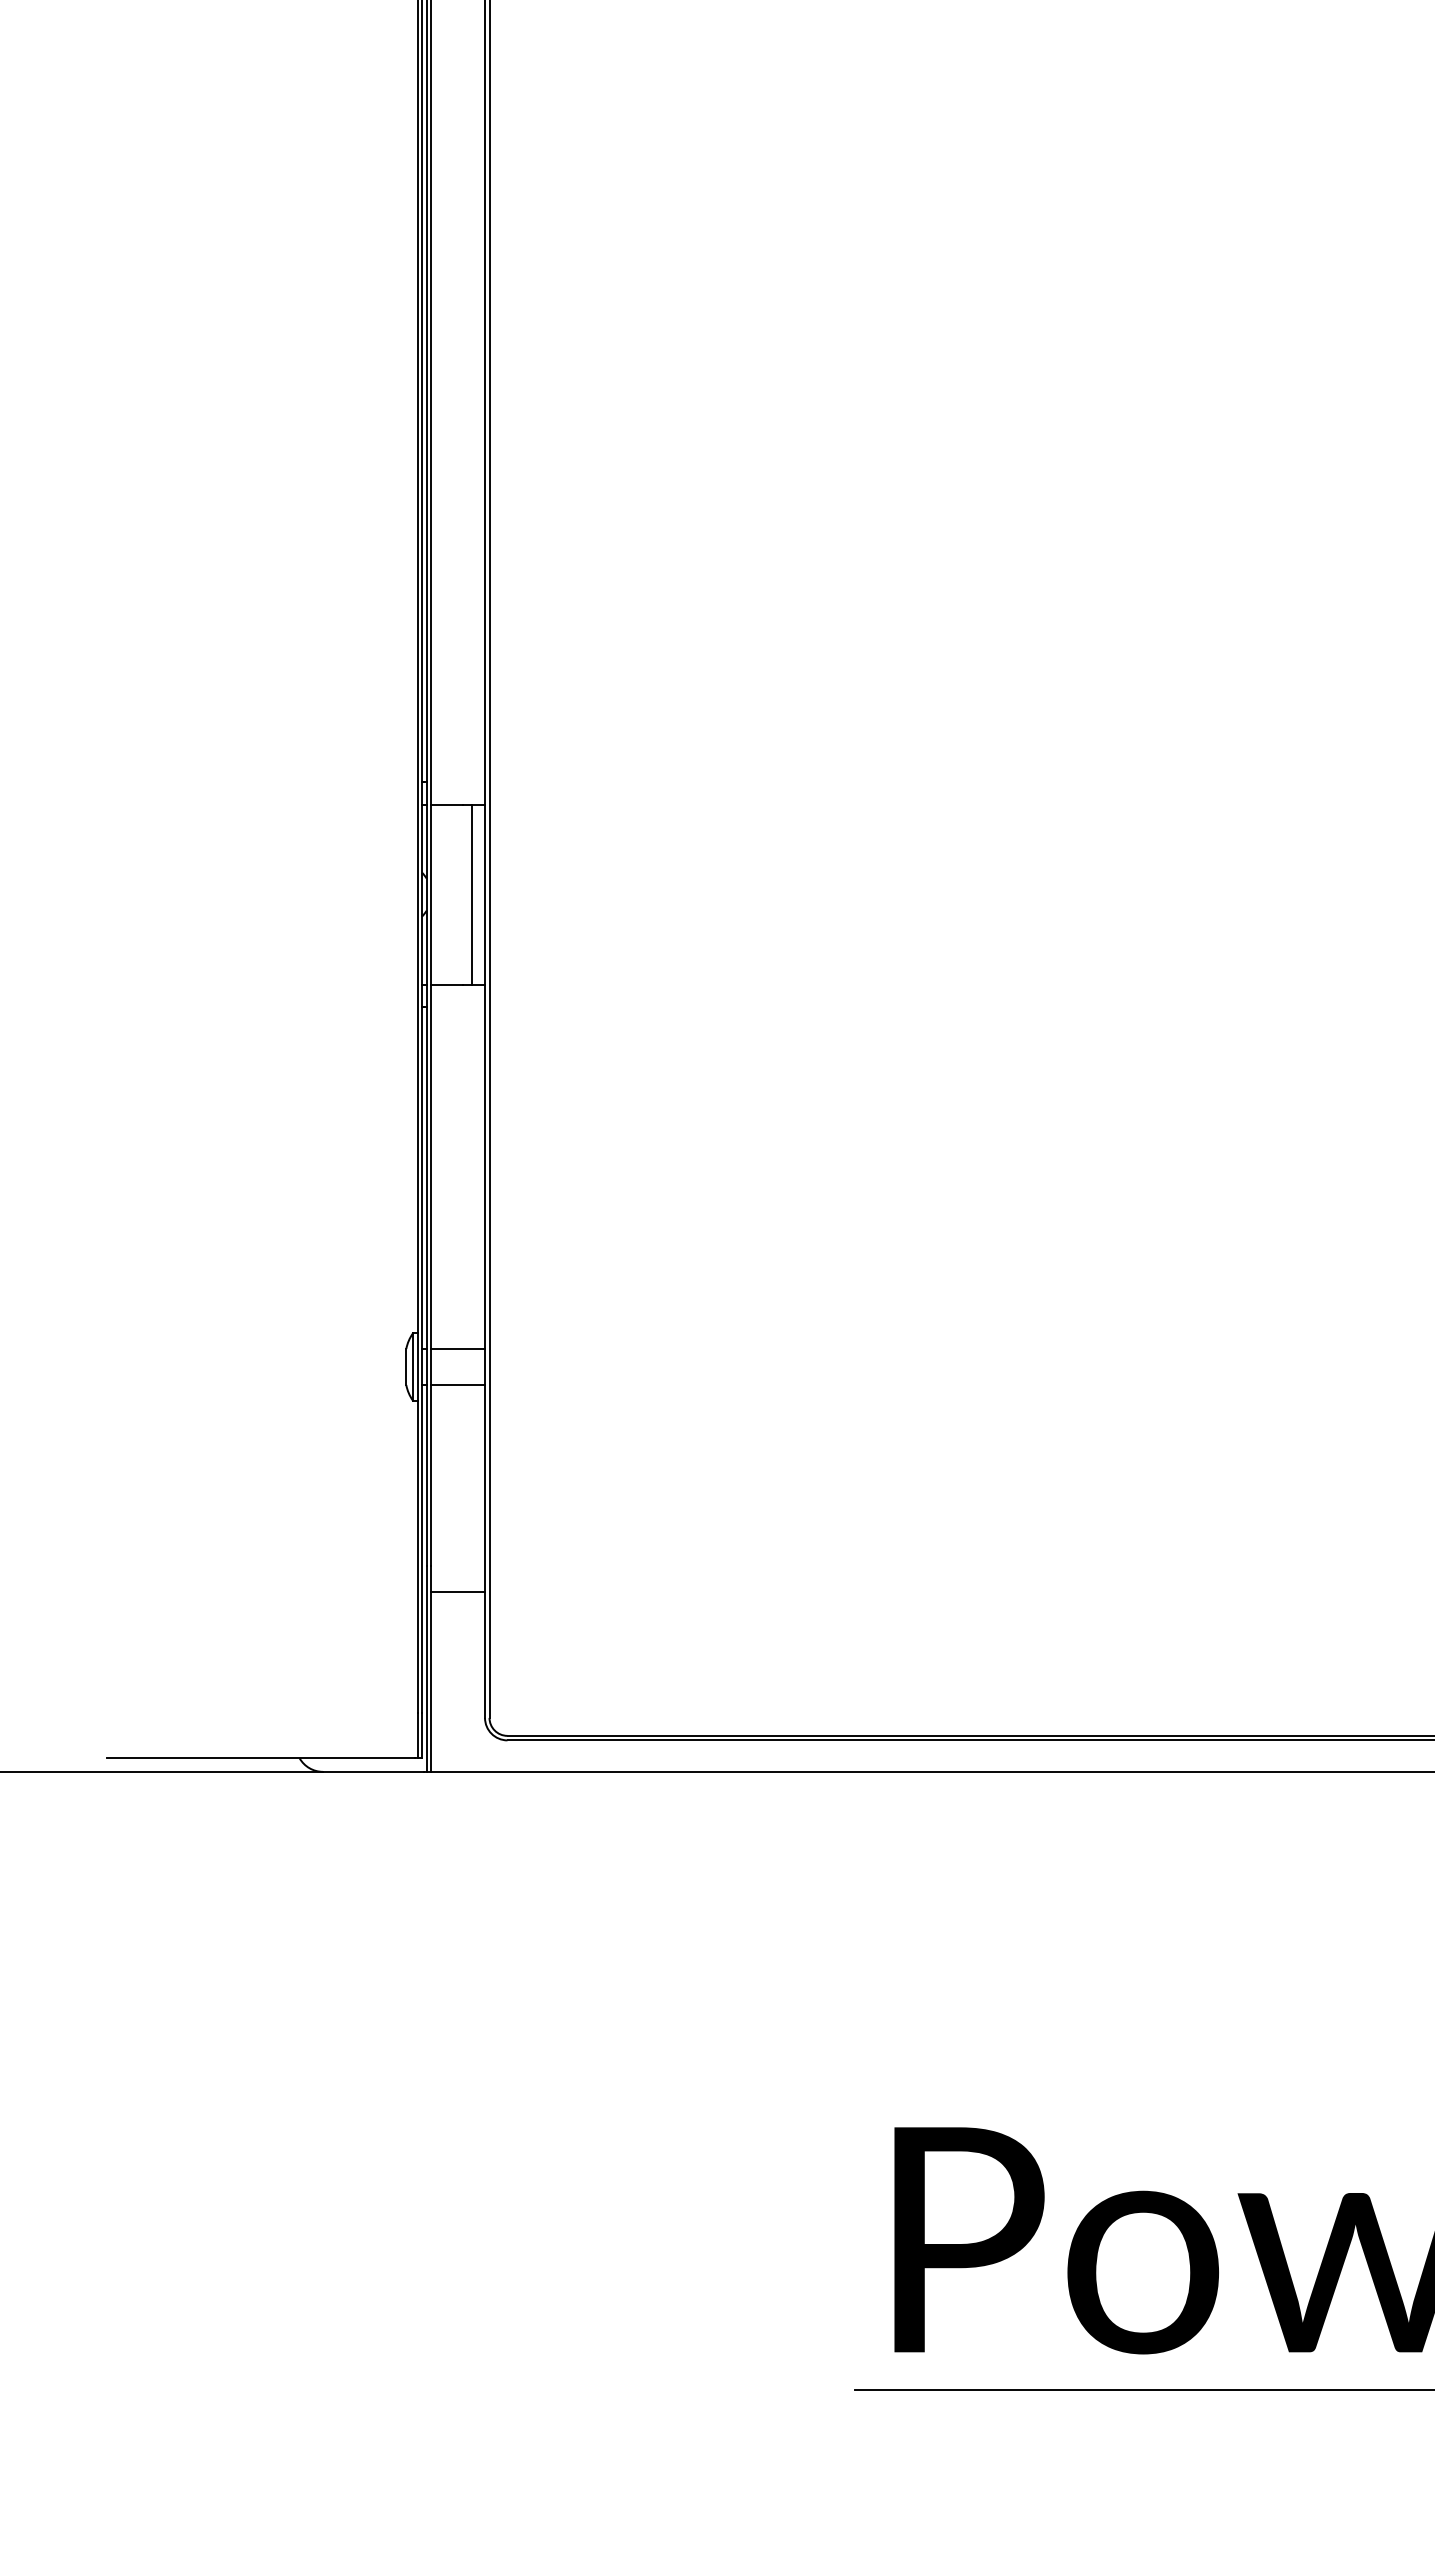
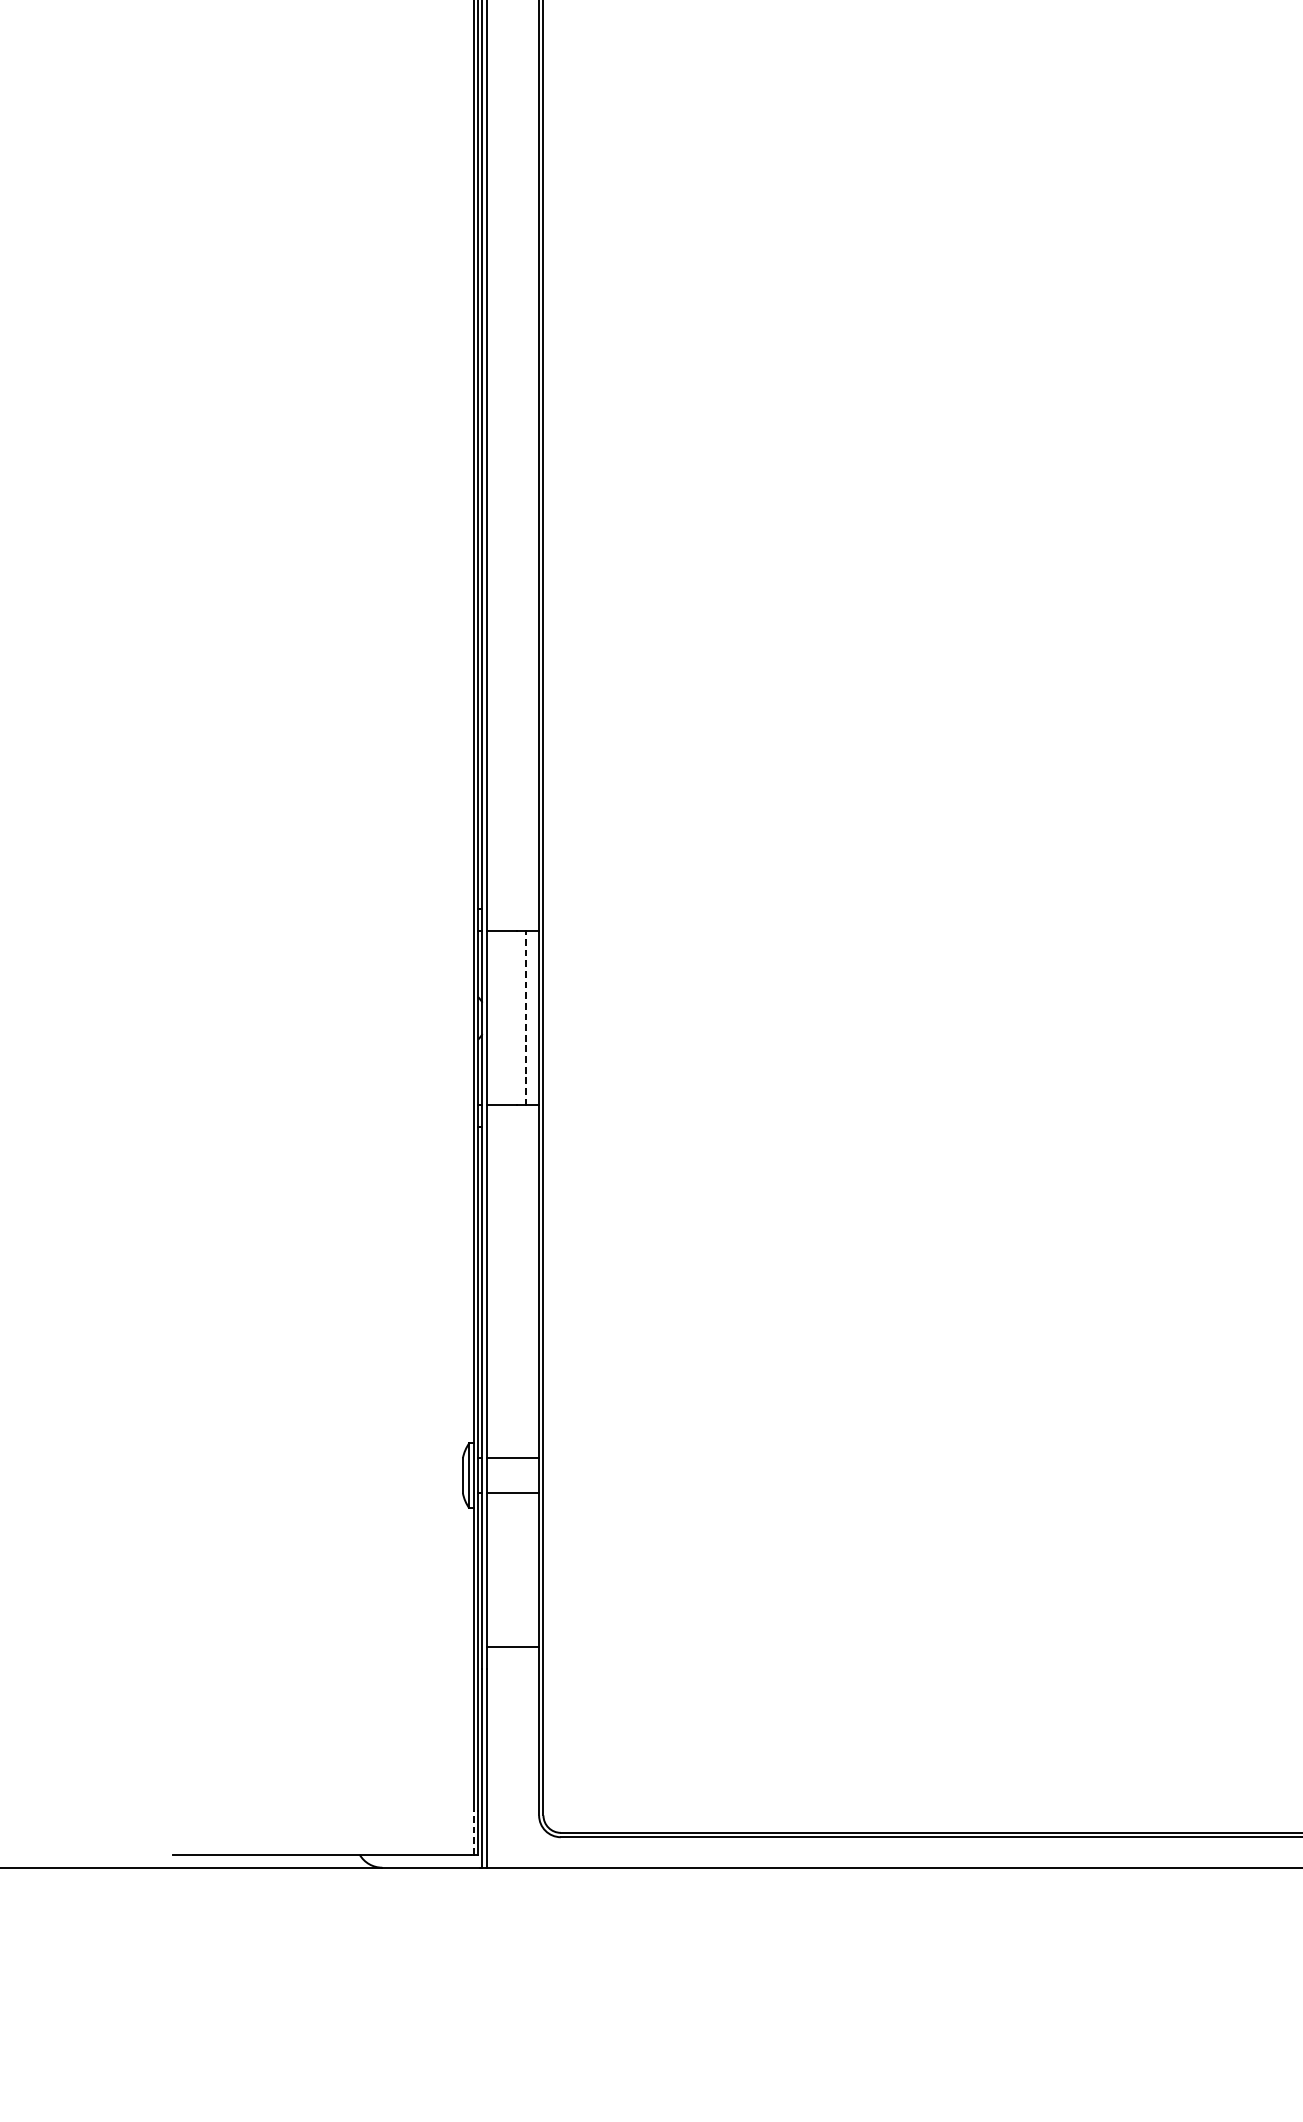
line: (471, 894) -> (526, 1018), solid -> dashed
line: (458, 1591) -> (513, 1646), moved
line: (417, 1735) -> (473, 1832), solid -> dashed

